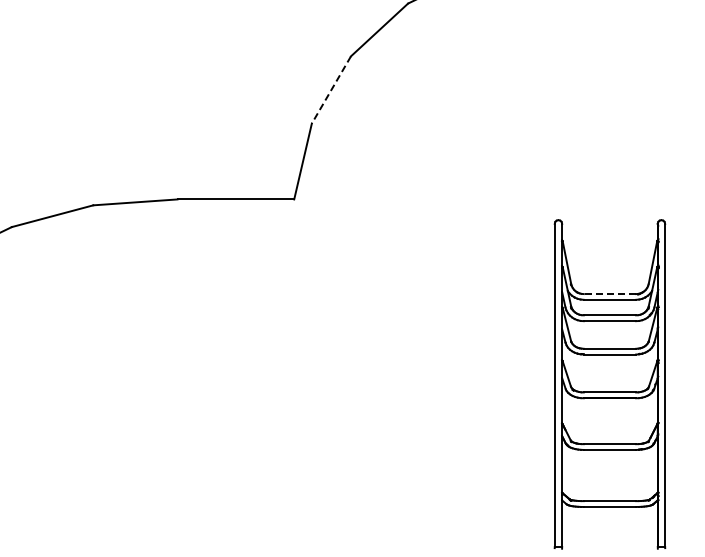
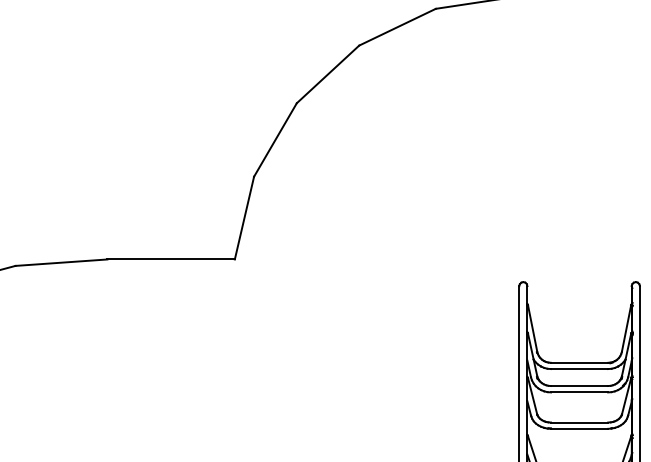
line: (331, 90) -> (275, 140), dashed -> solid
line: (609, 294) -> (579, 363), dashed -> solid

